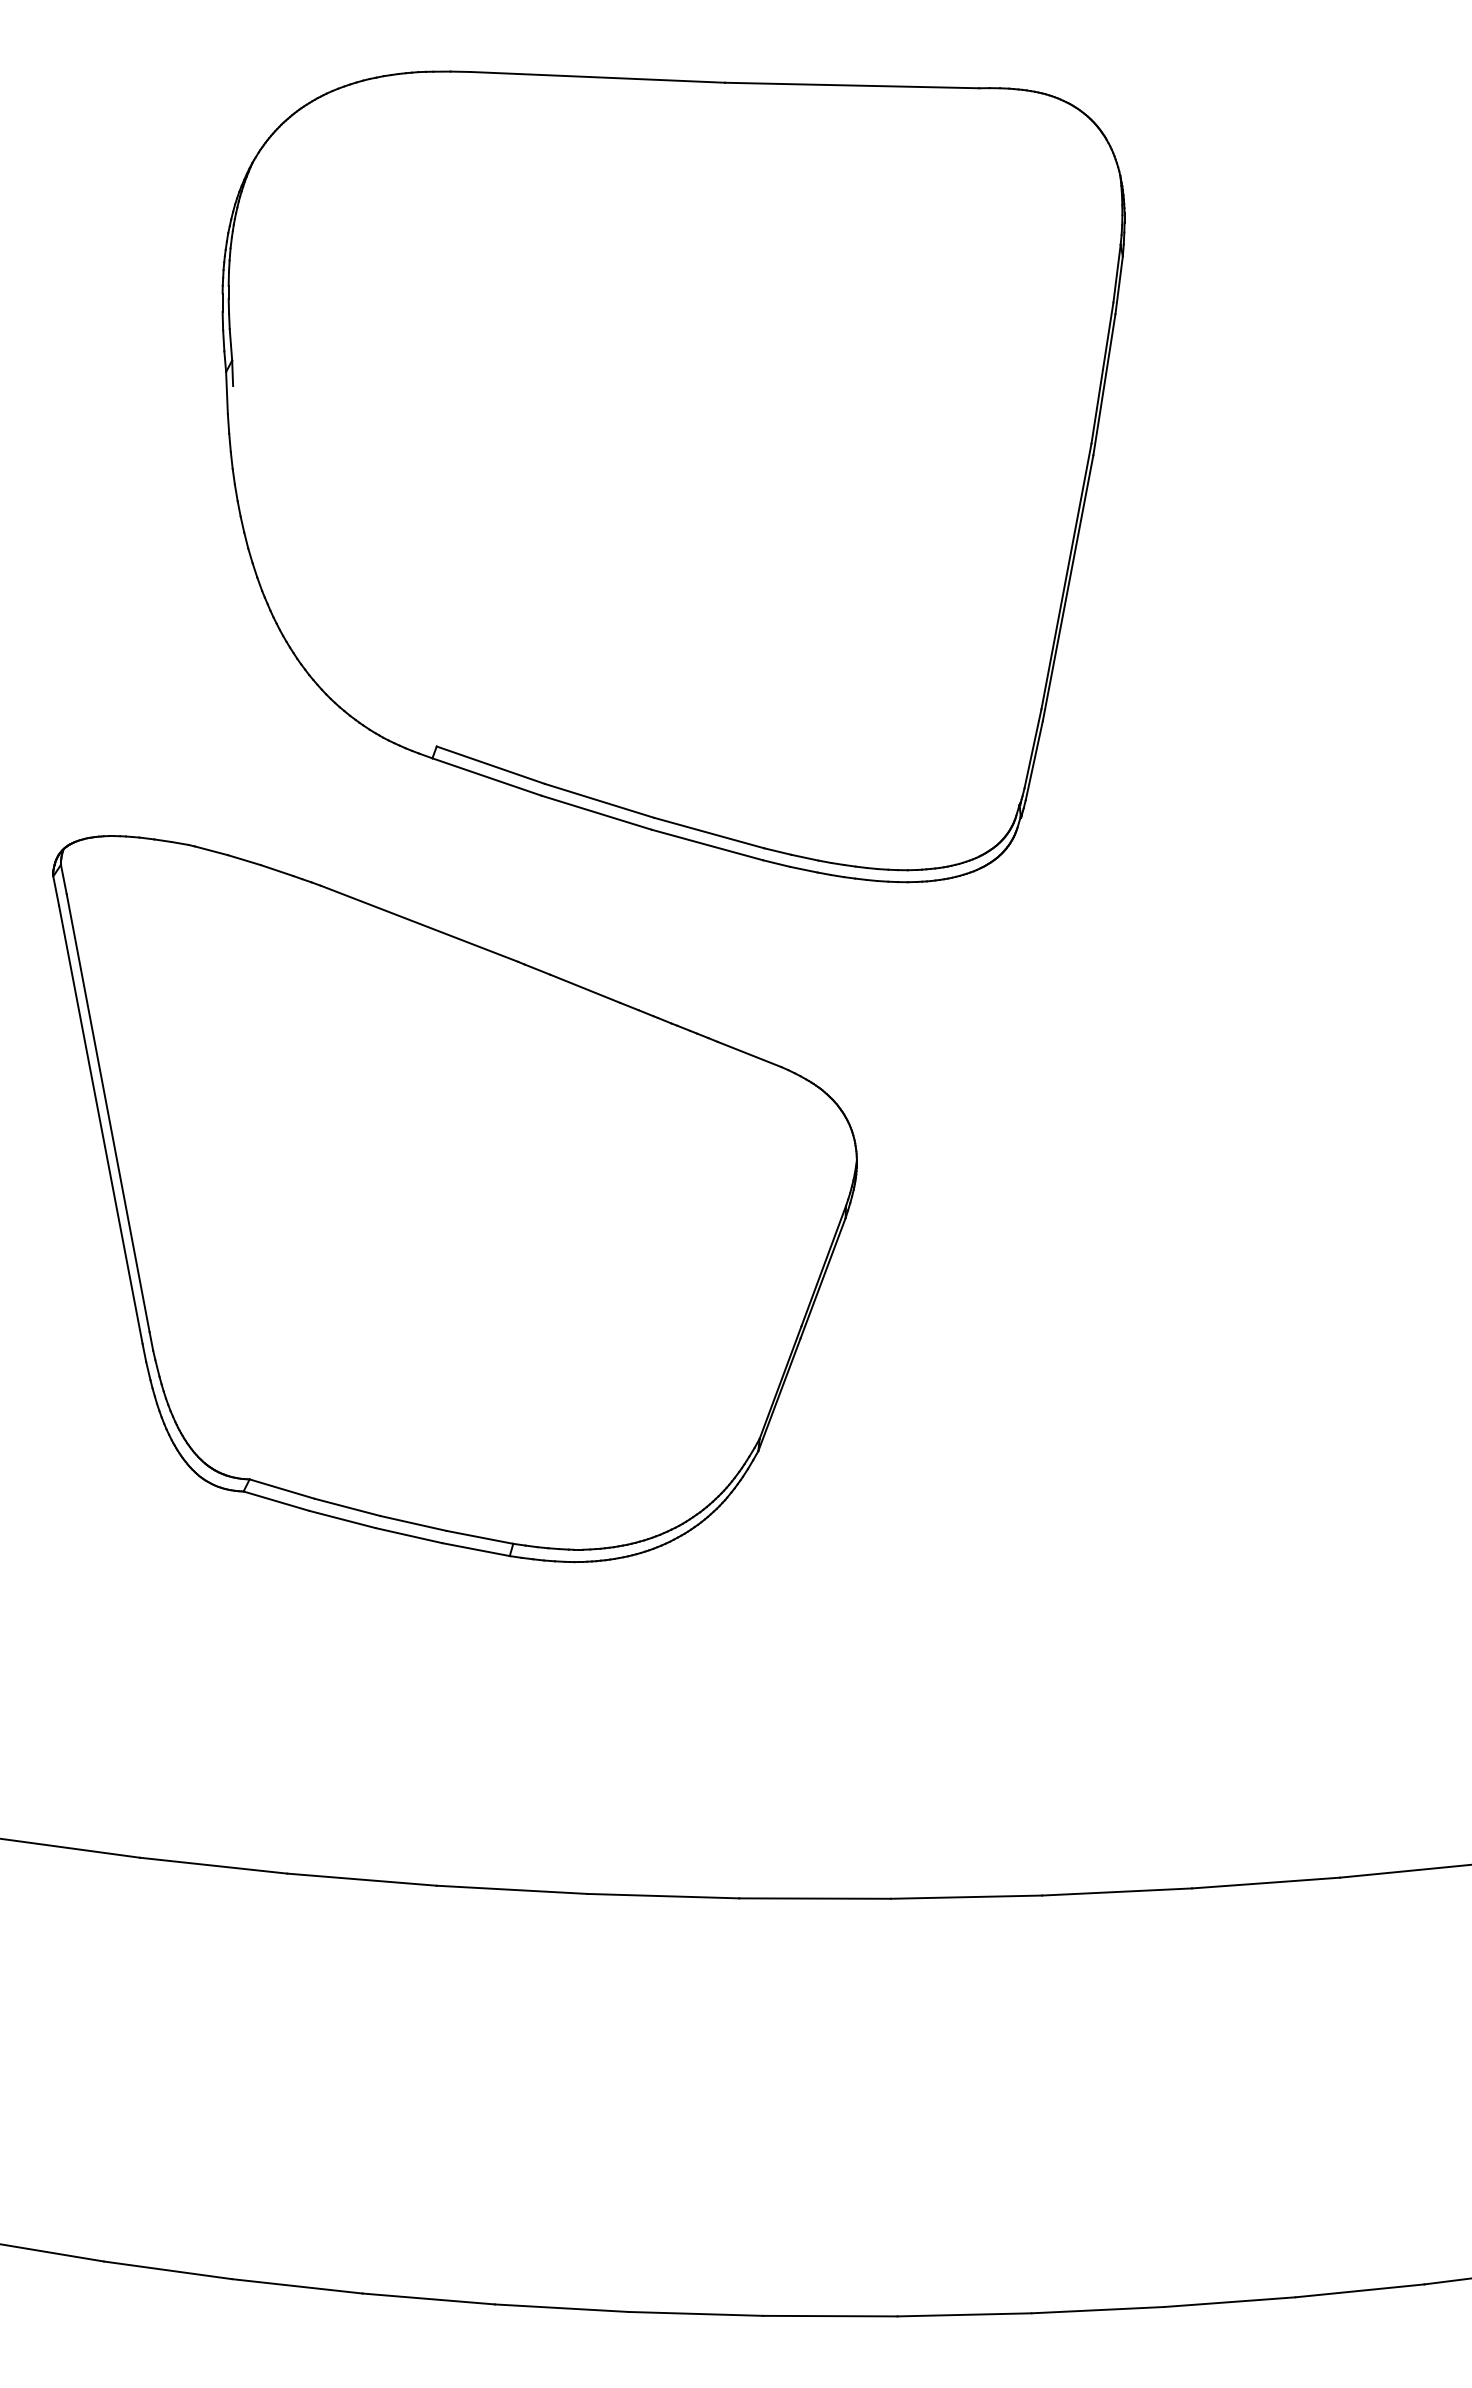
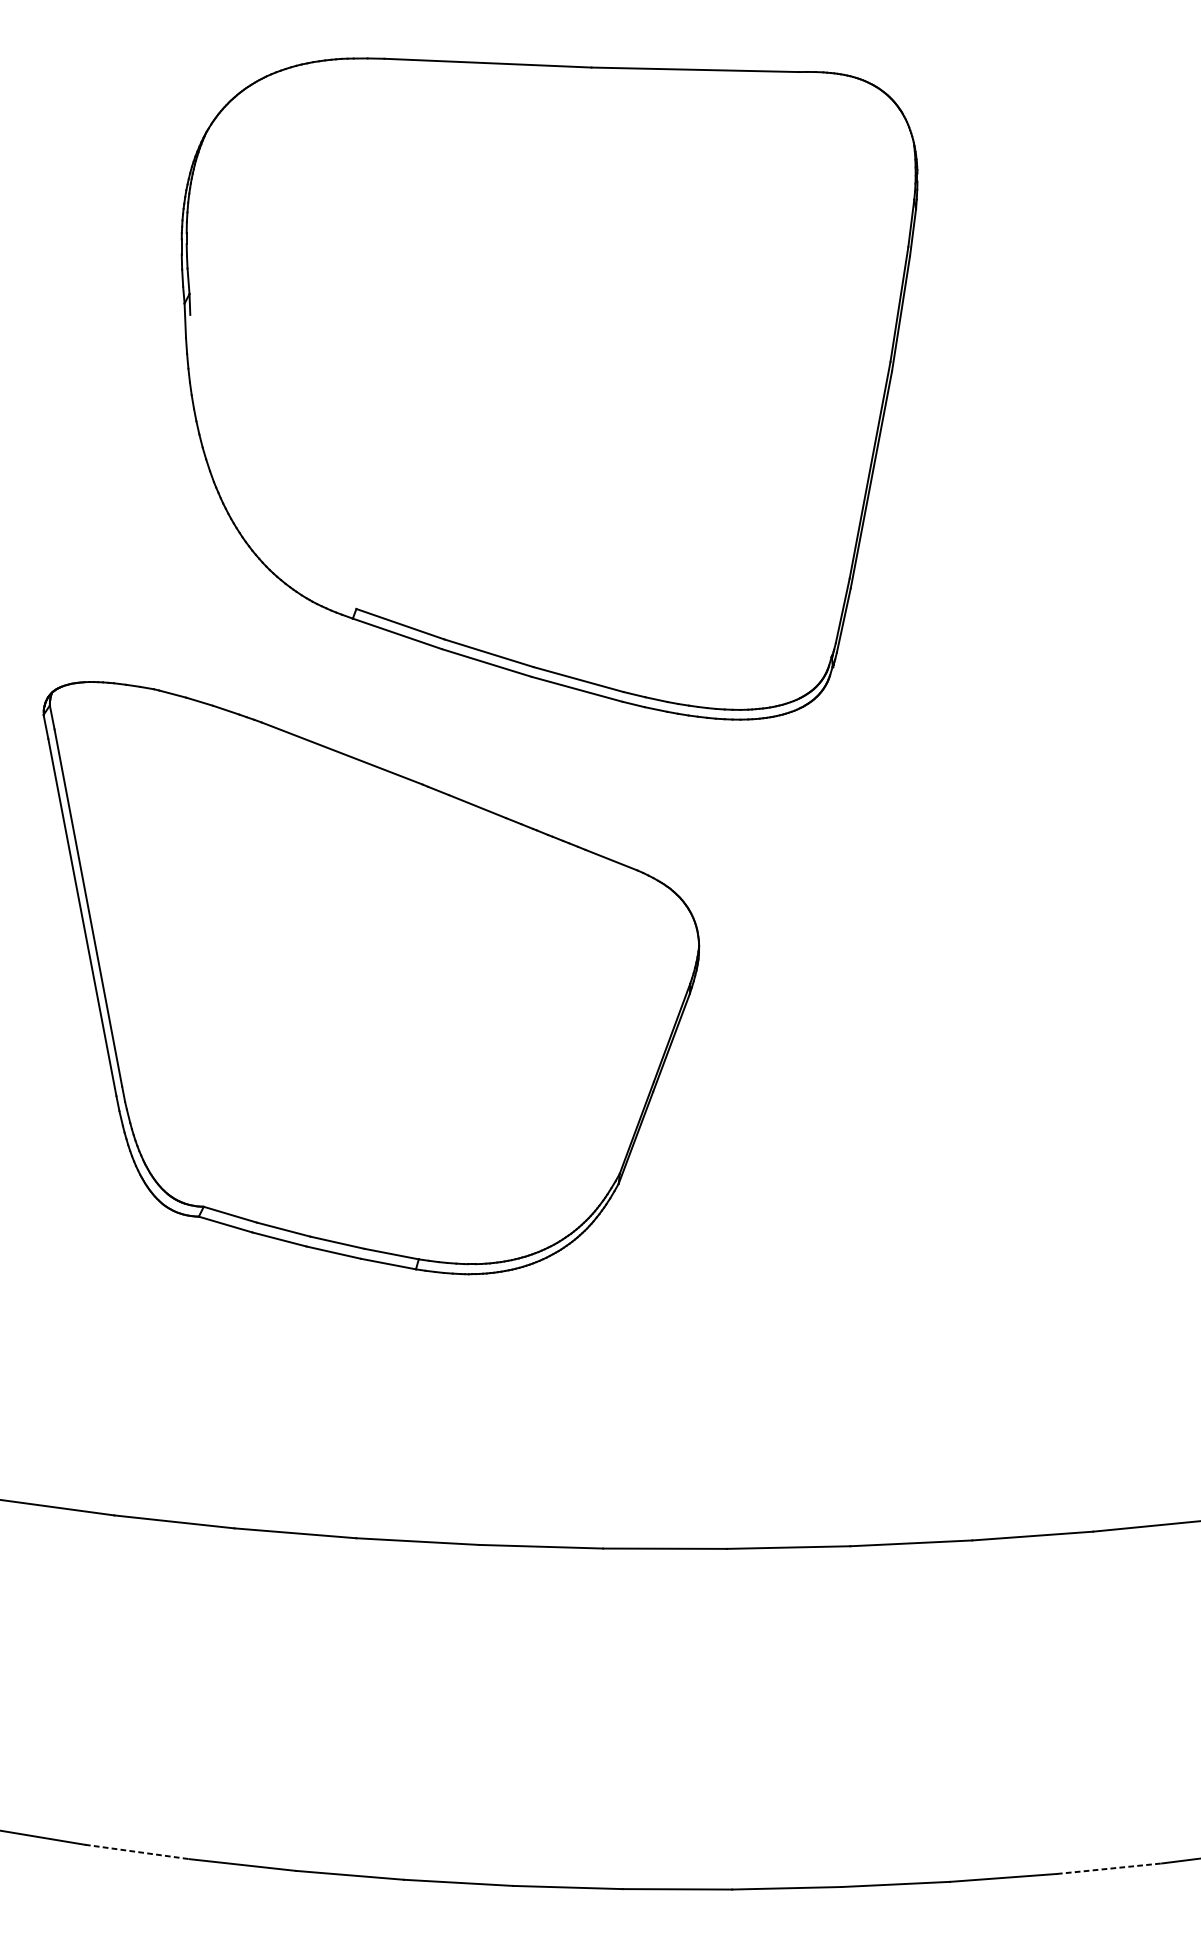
line: (168, 2270) -> (137, 1852), solid -> dashed
line: (1360, 2290) -> (1109, 1868), solid -> dashed

